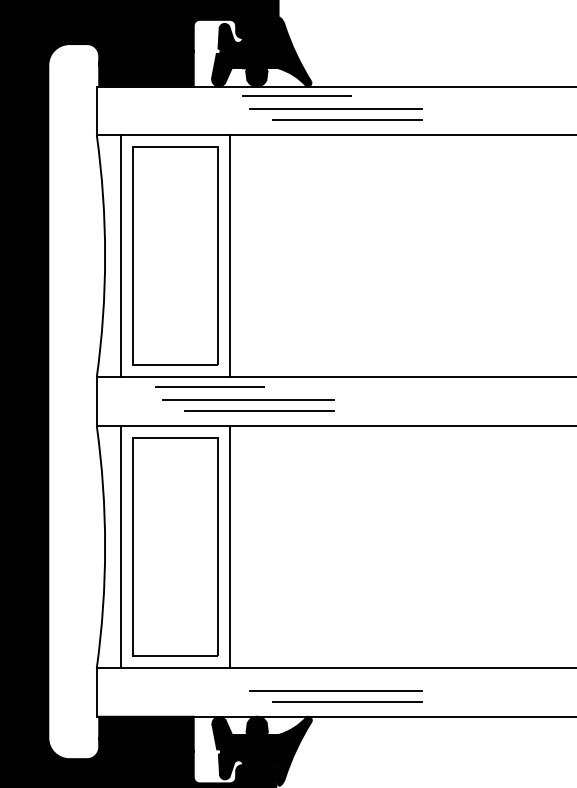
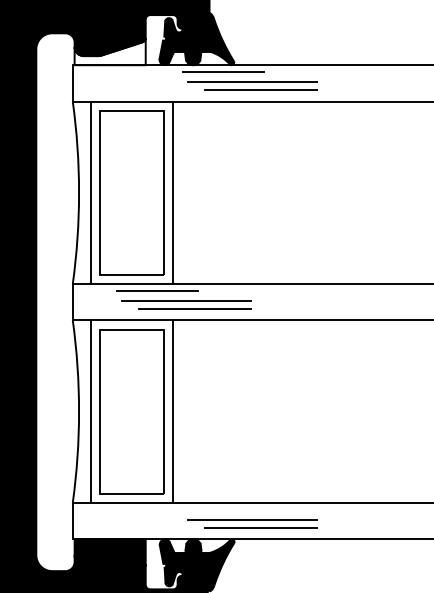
fill: (145, 68) -> (109, 51), removed

